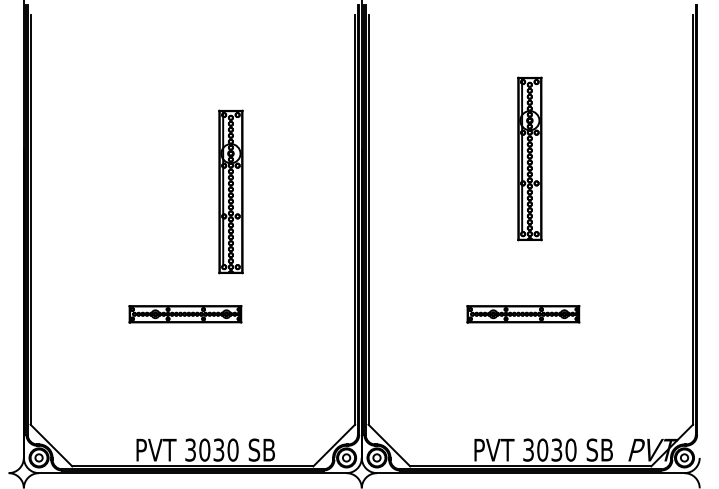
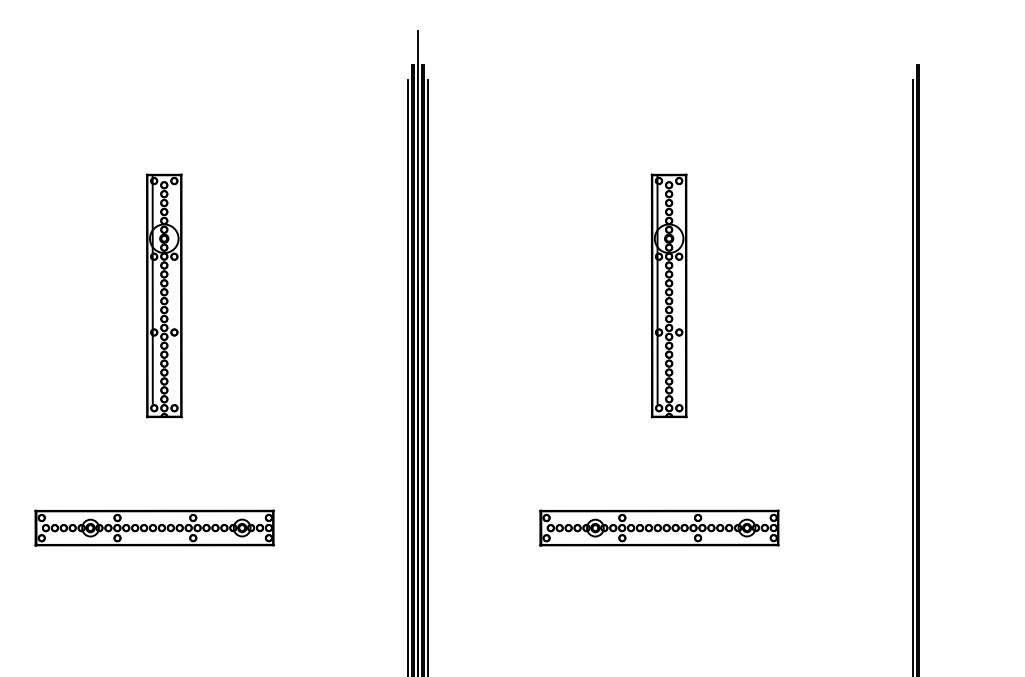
part: (230, 191) -> (163, 295), moved
part: (185, 313) -> (154, 526), size x1.43
part: (523, 313) -> (659, 526), size x1.43

